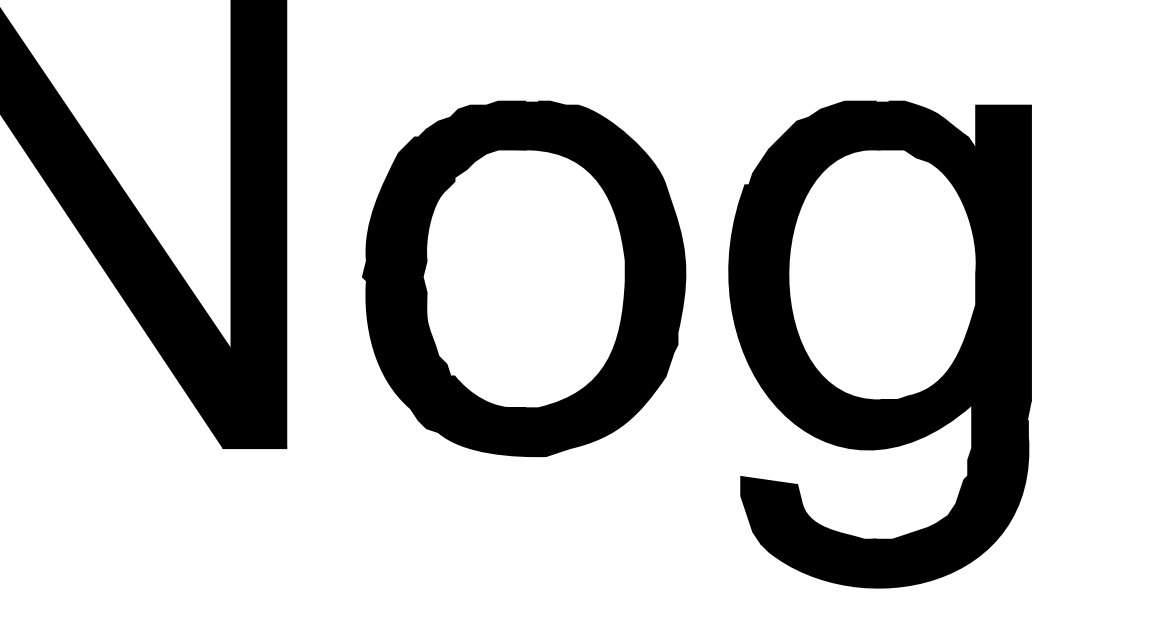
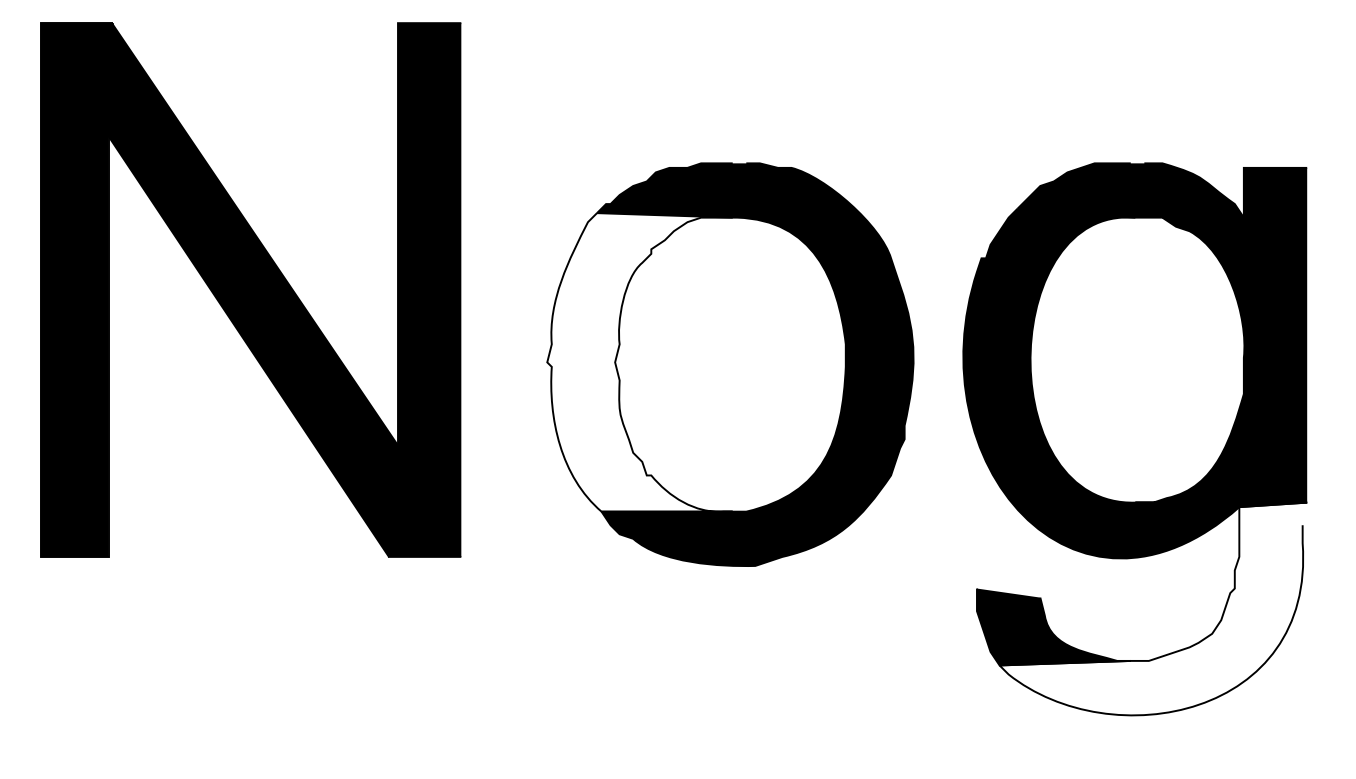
fill: (444, 276) -> (639, 362), removed
fill: (896, 493) -> (1153, 608), removed

